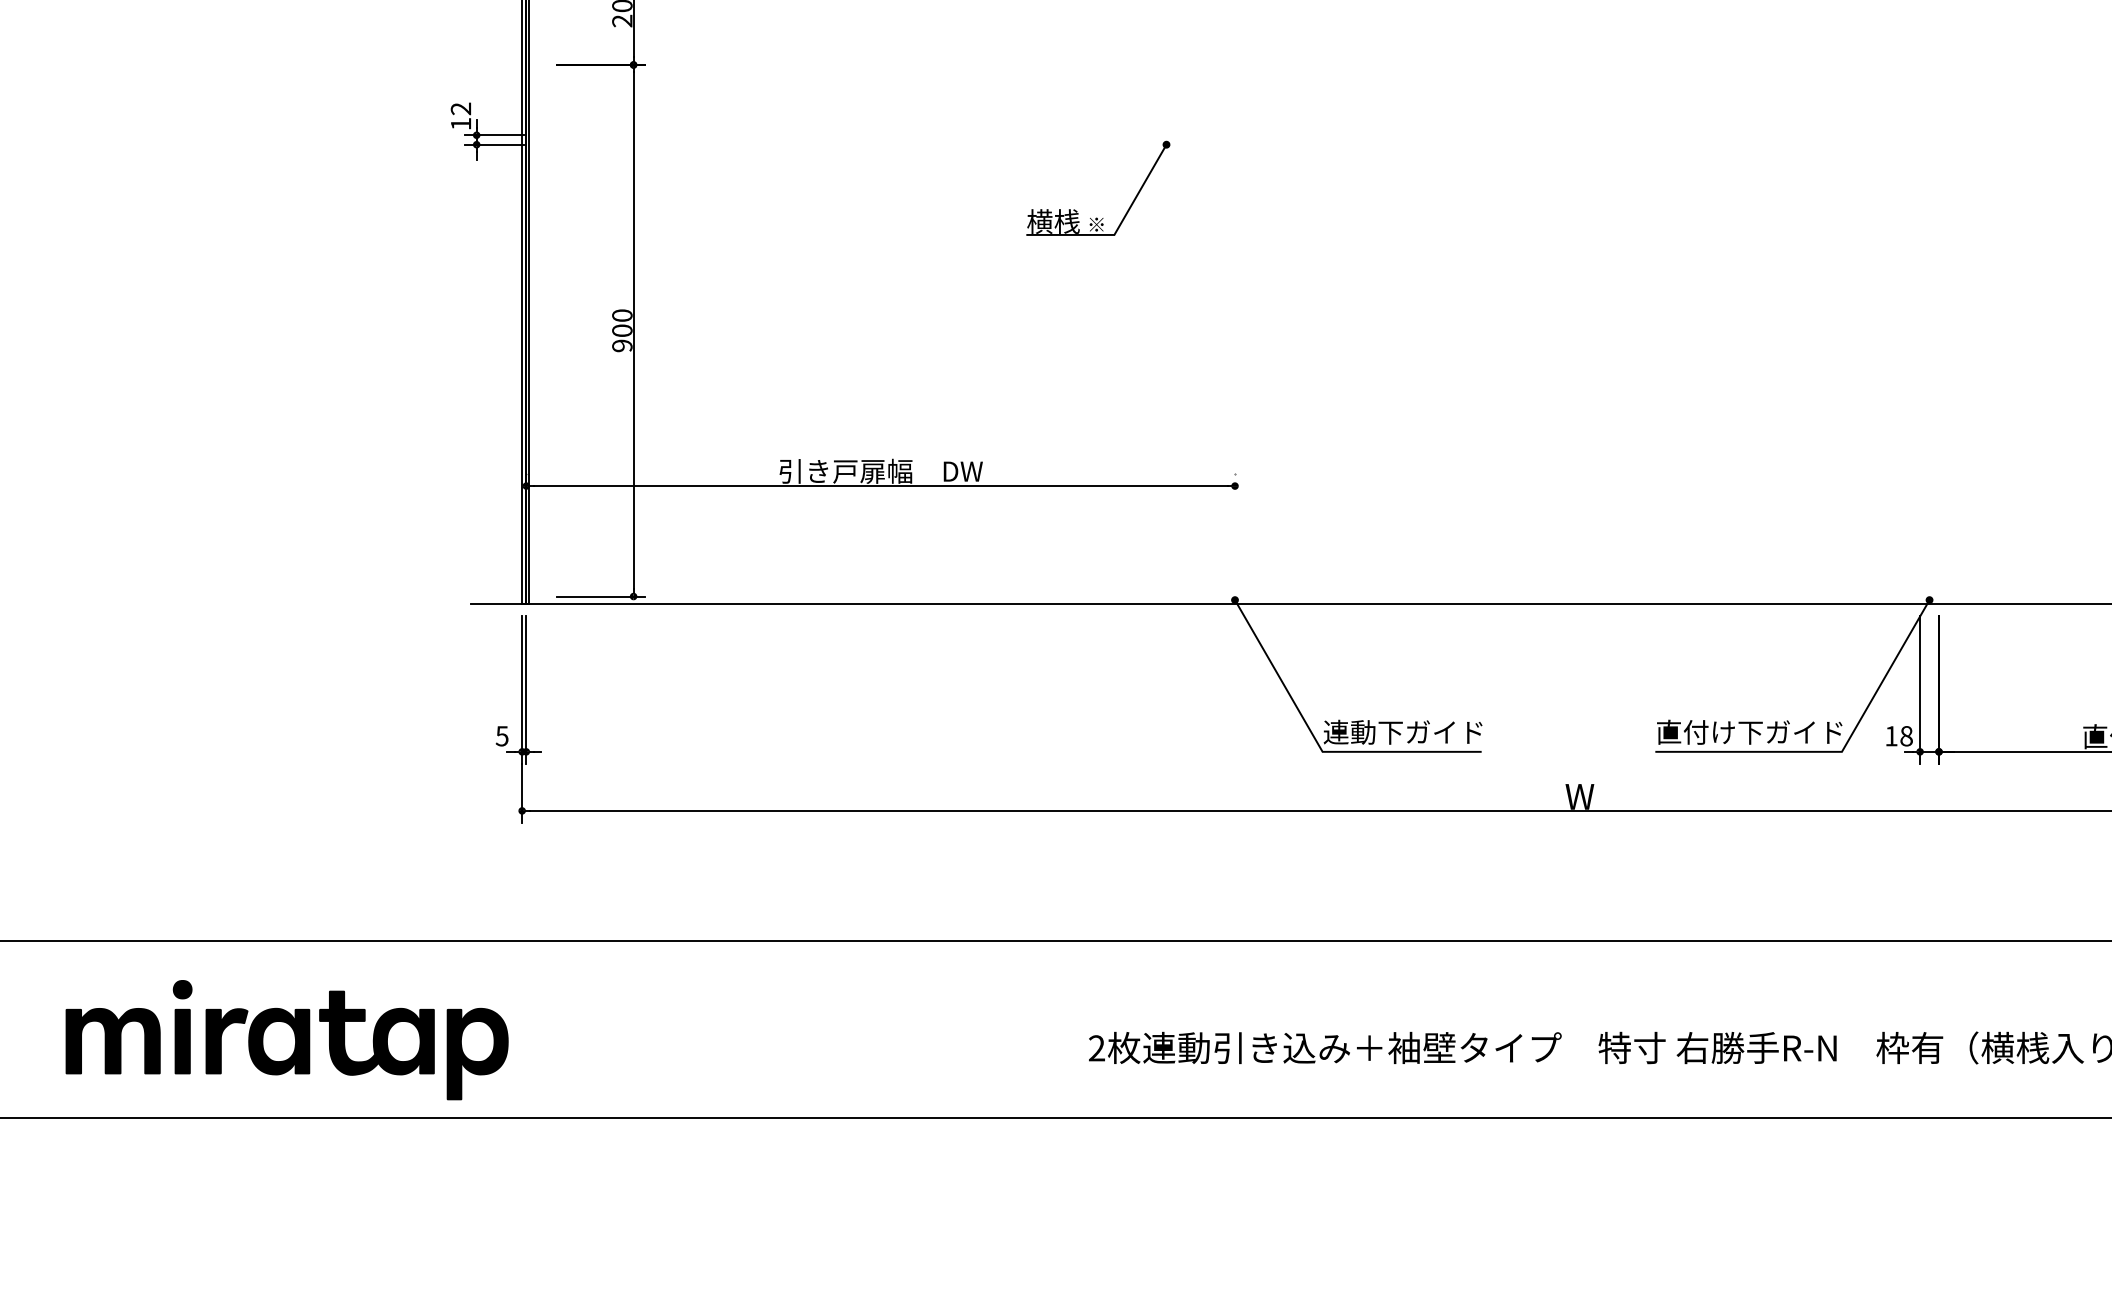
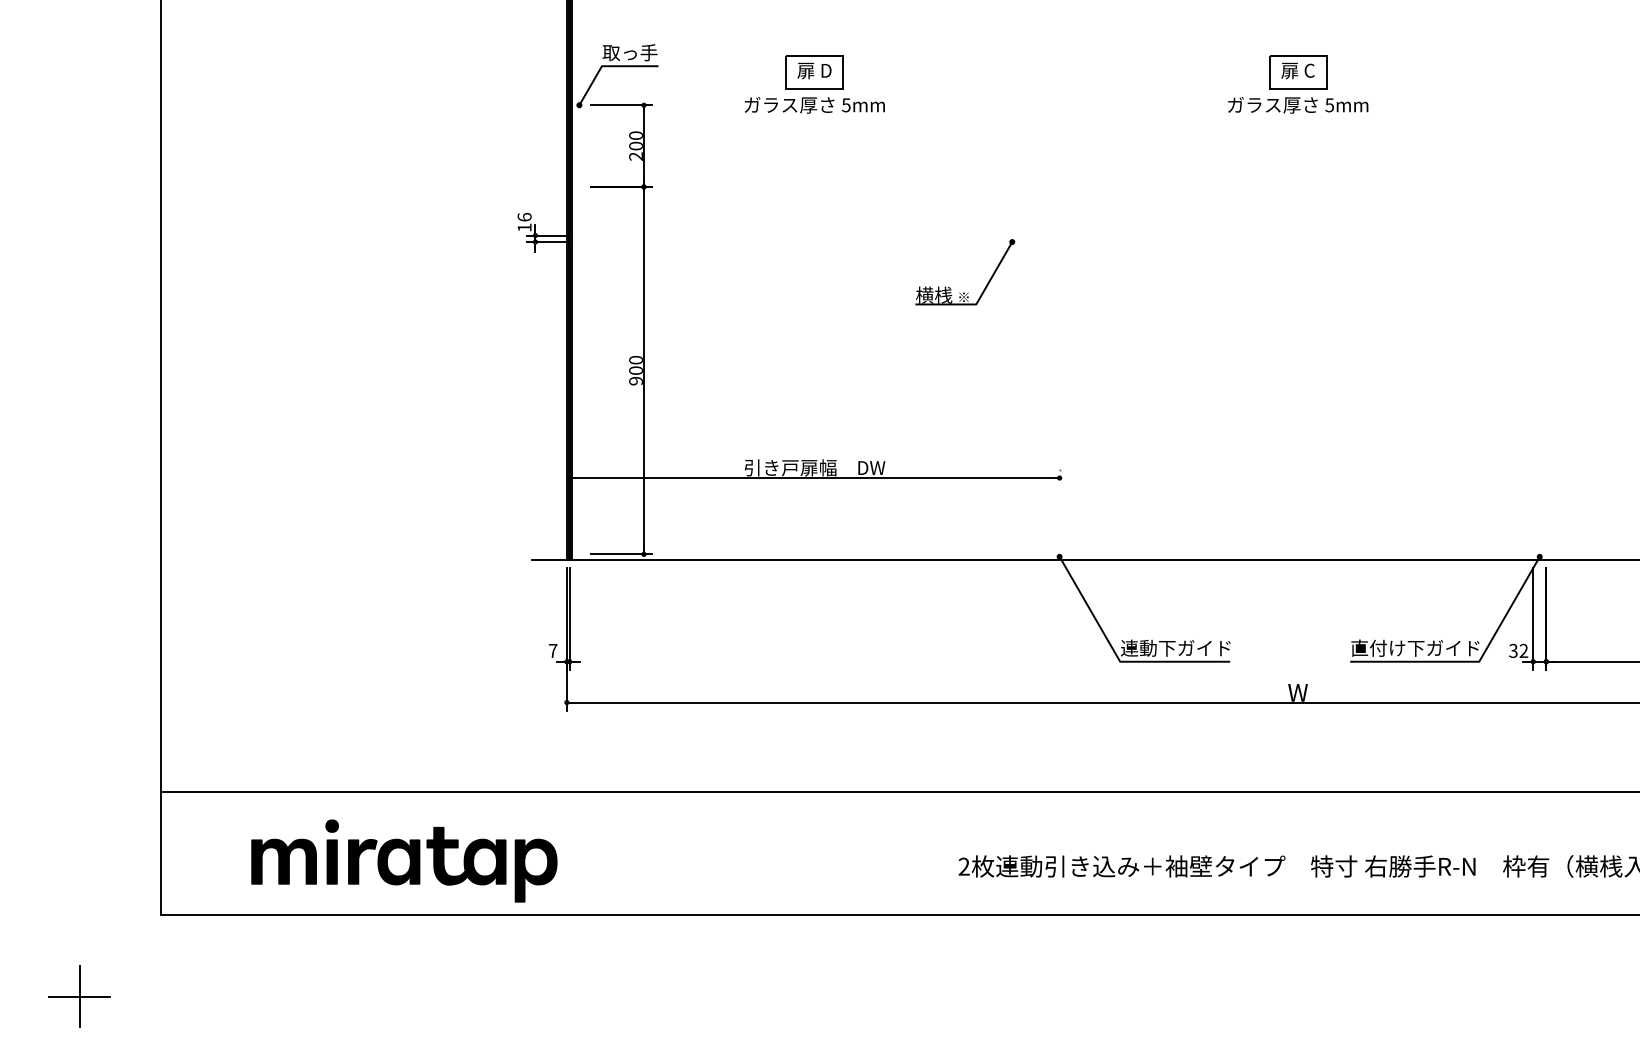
text: (460, 107) -> (524, 216), 12 -> 16
text: (501, 735) -> (552, 650), 5 -> 7
text: (1898, 735) -> (1518, 650), 18 -> 32

